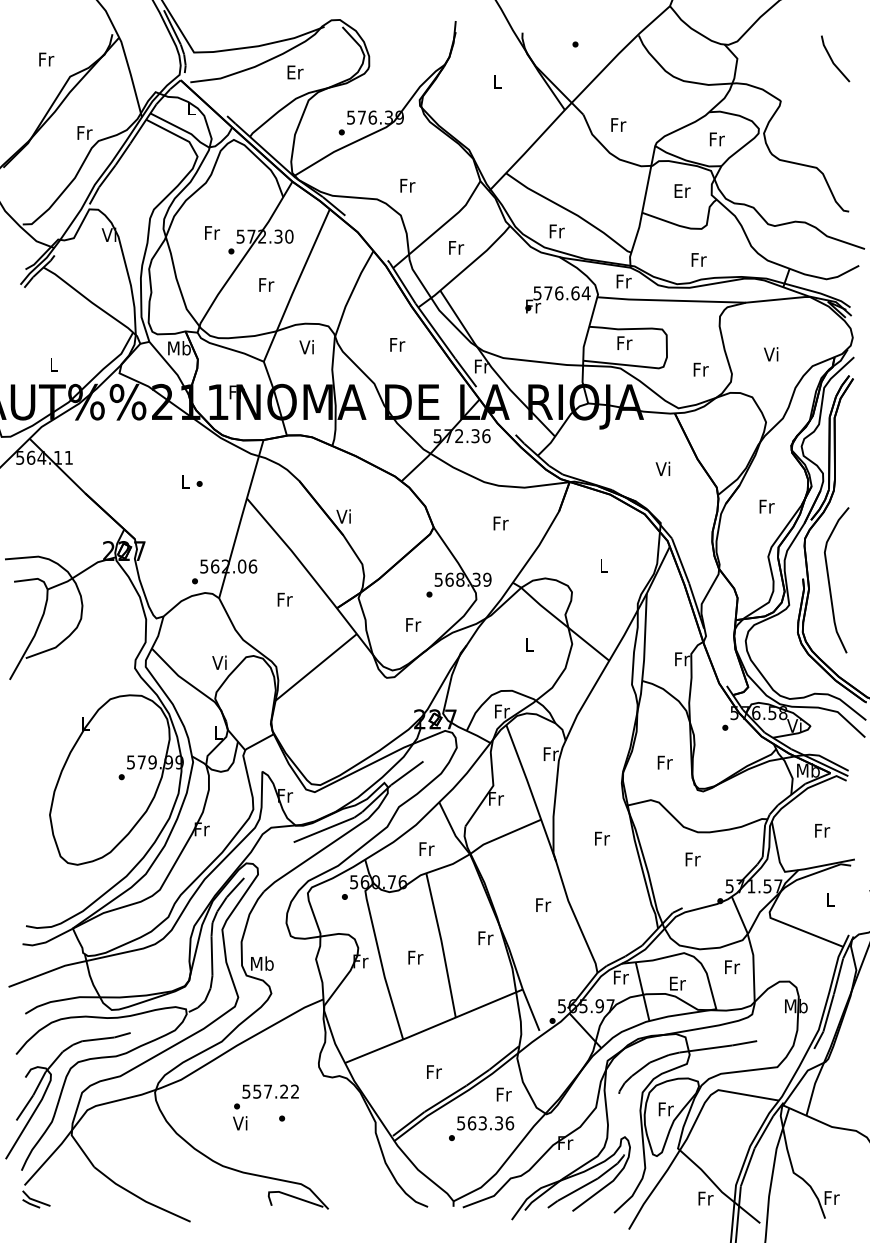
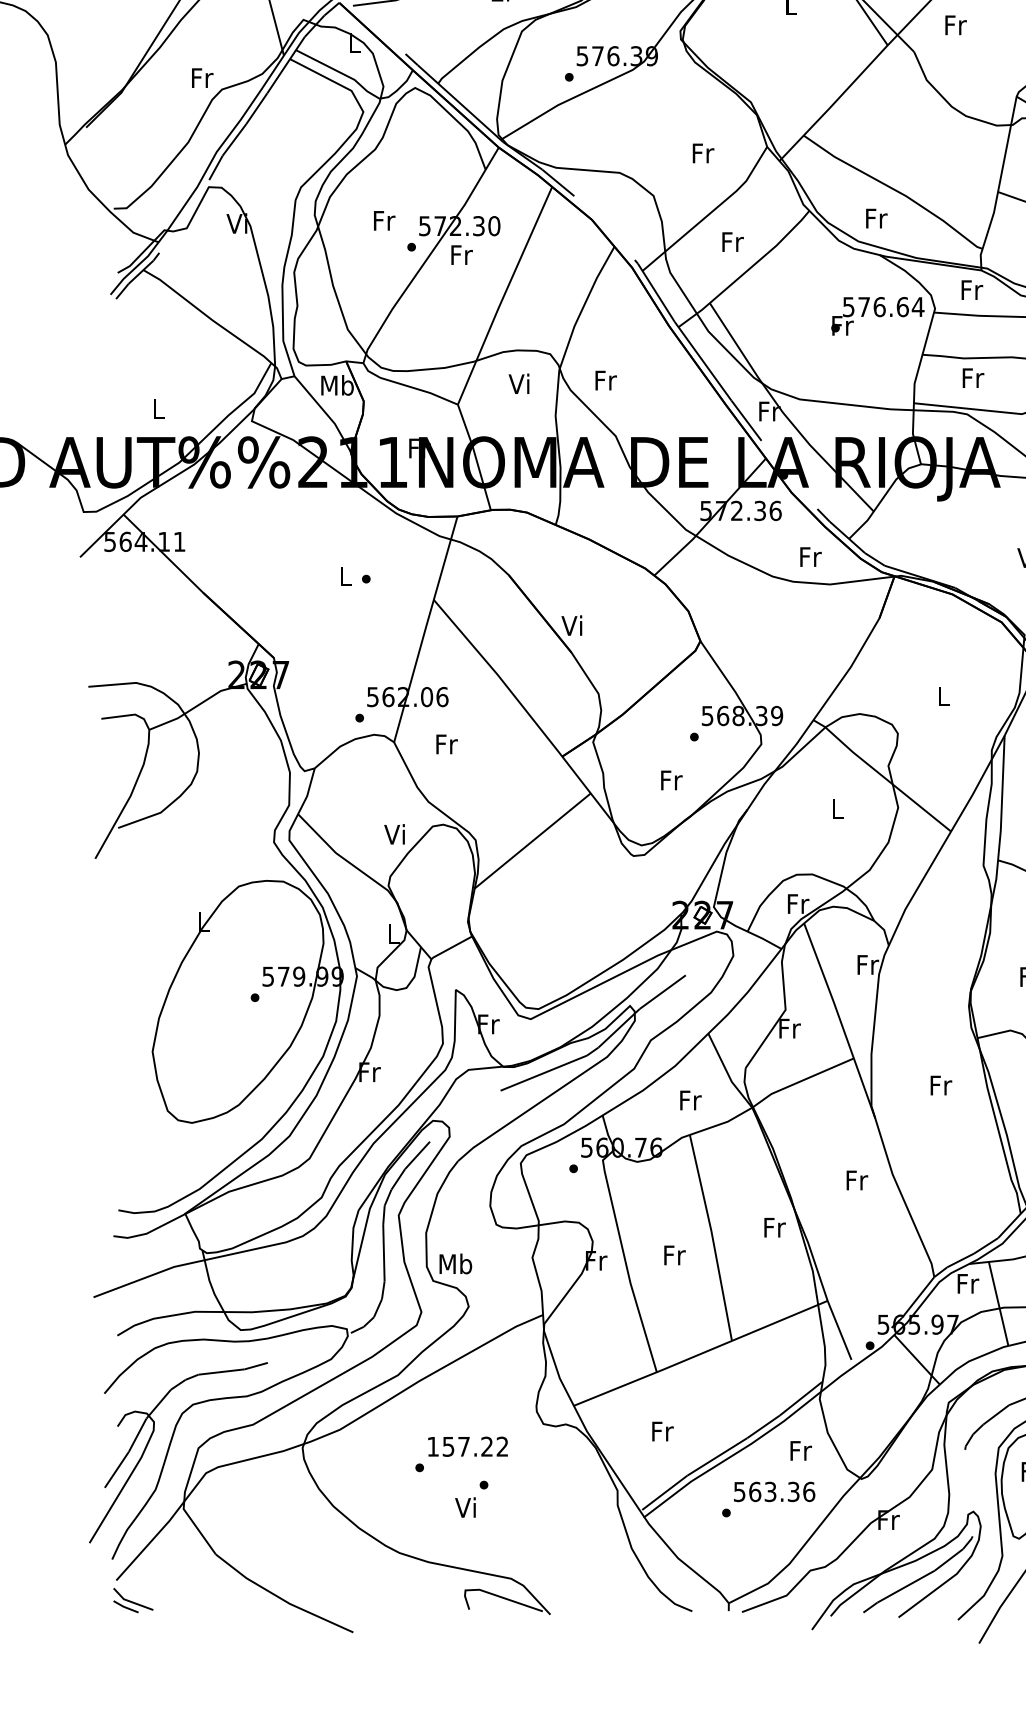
text: (618, 124) -> (955, 24), moved
text: (407, 185) -> (702, 153), moved
text: (266, 284) -> (461, 254), moved
text: (397, 344) -> (605, 380), moved
text: (500, 523) -> (810, 557), moved
text: (284, 599) -> (446, 744), moved
text: (434, 1071) -> (663, 1430), moved
text: (246, 1091) -> (433, 1446), 557.22 -> 157.22
text: (240, 1123) -> (466, 1507), moved

